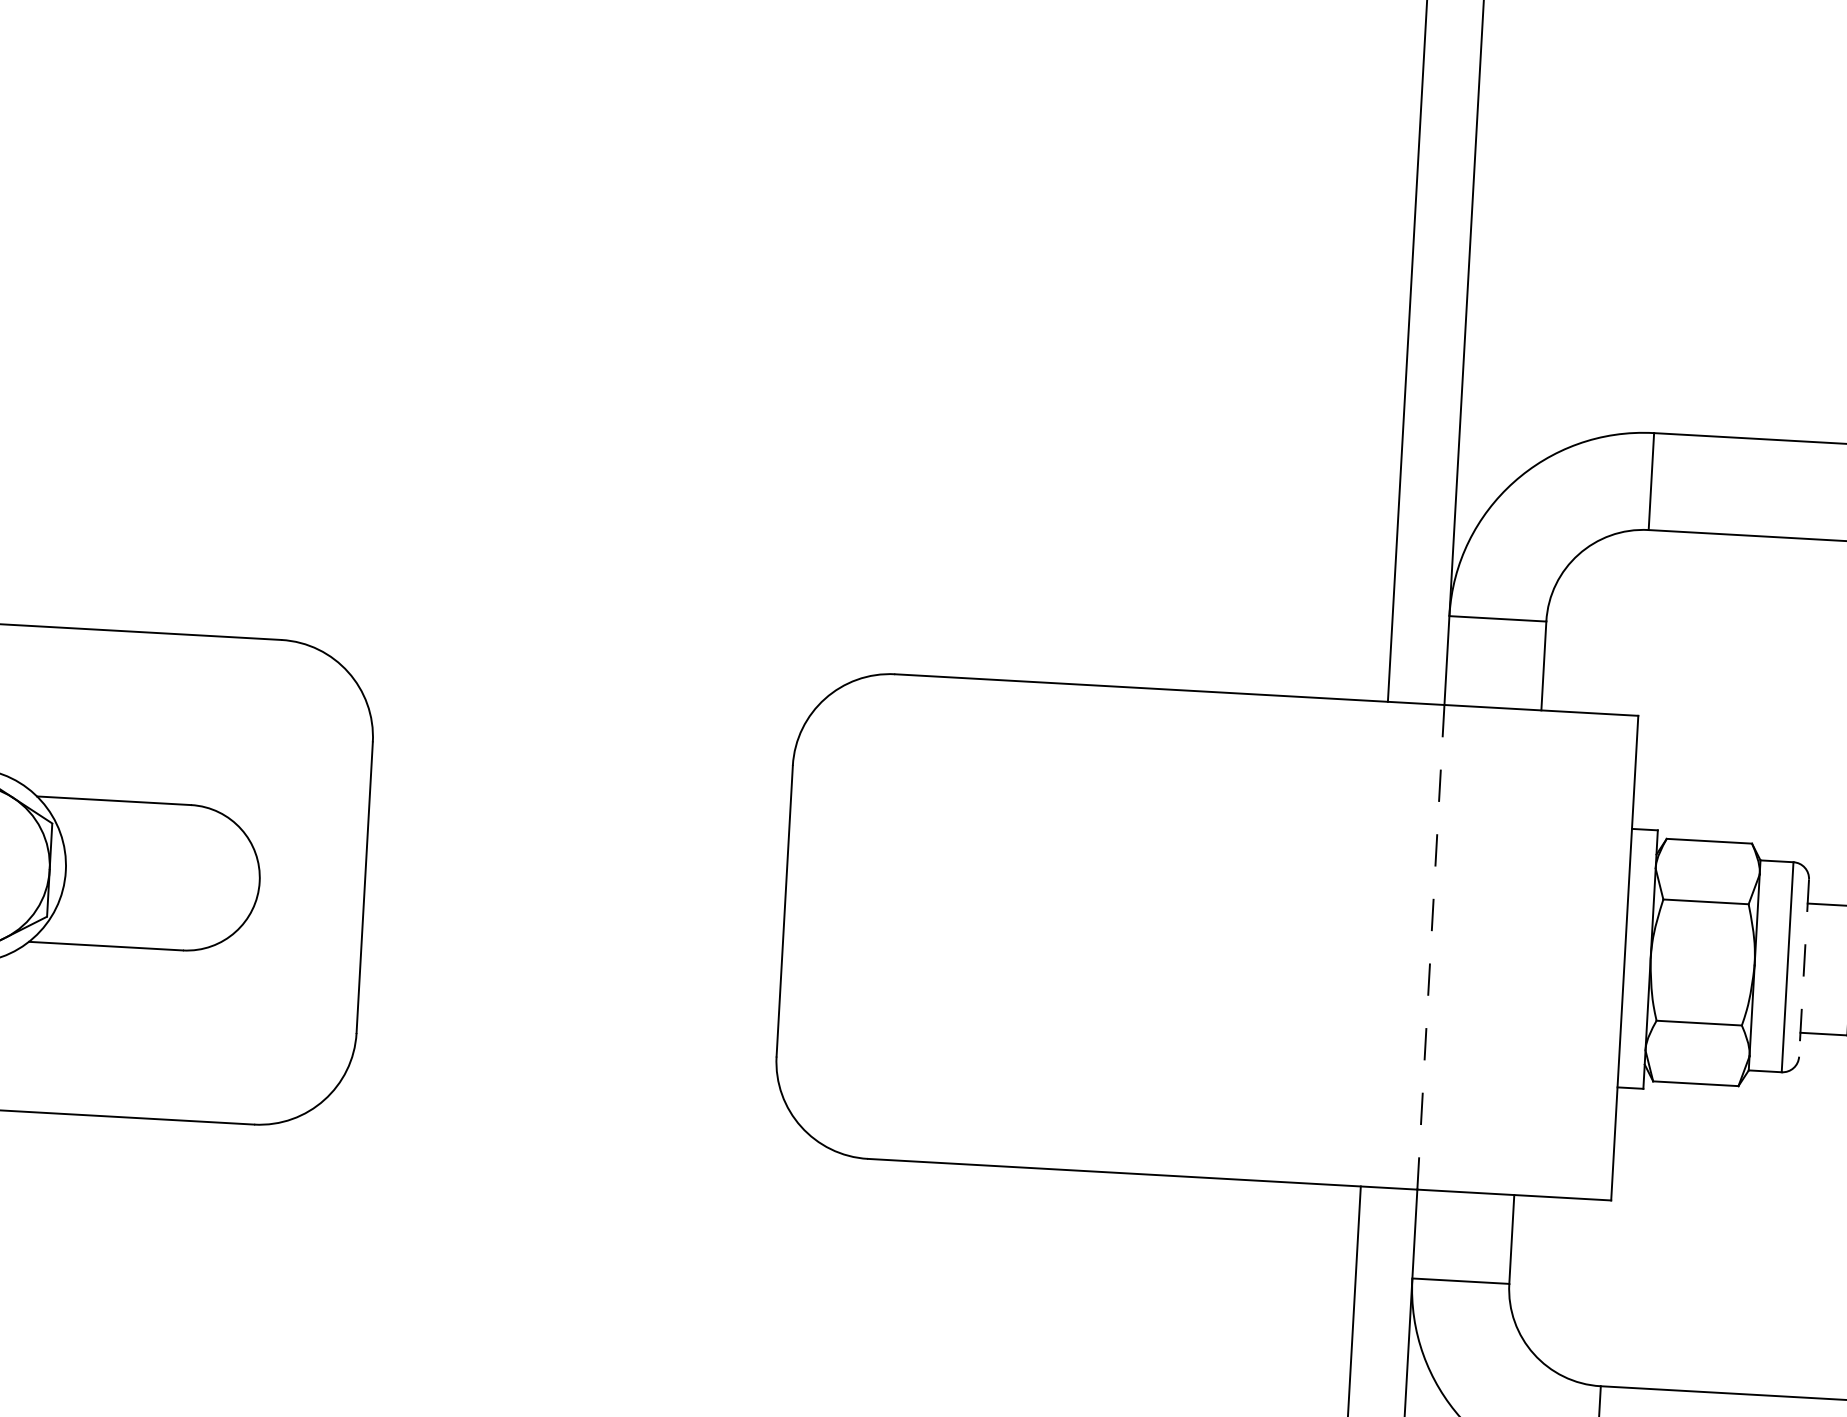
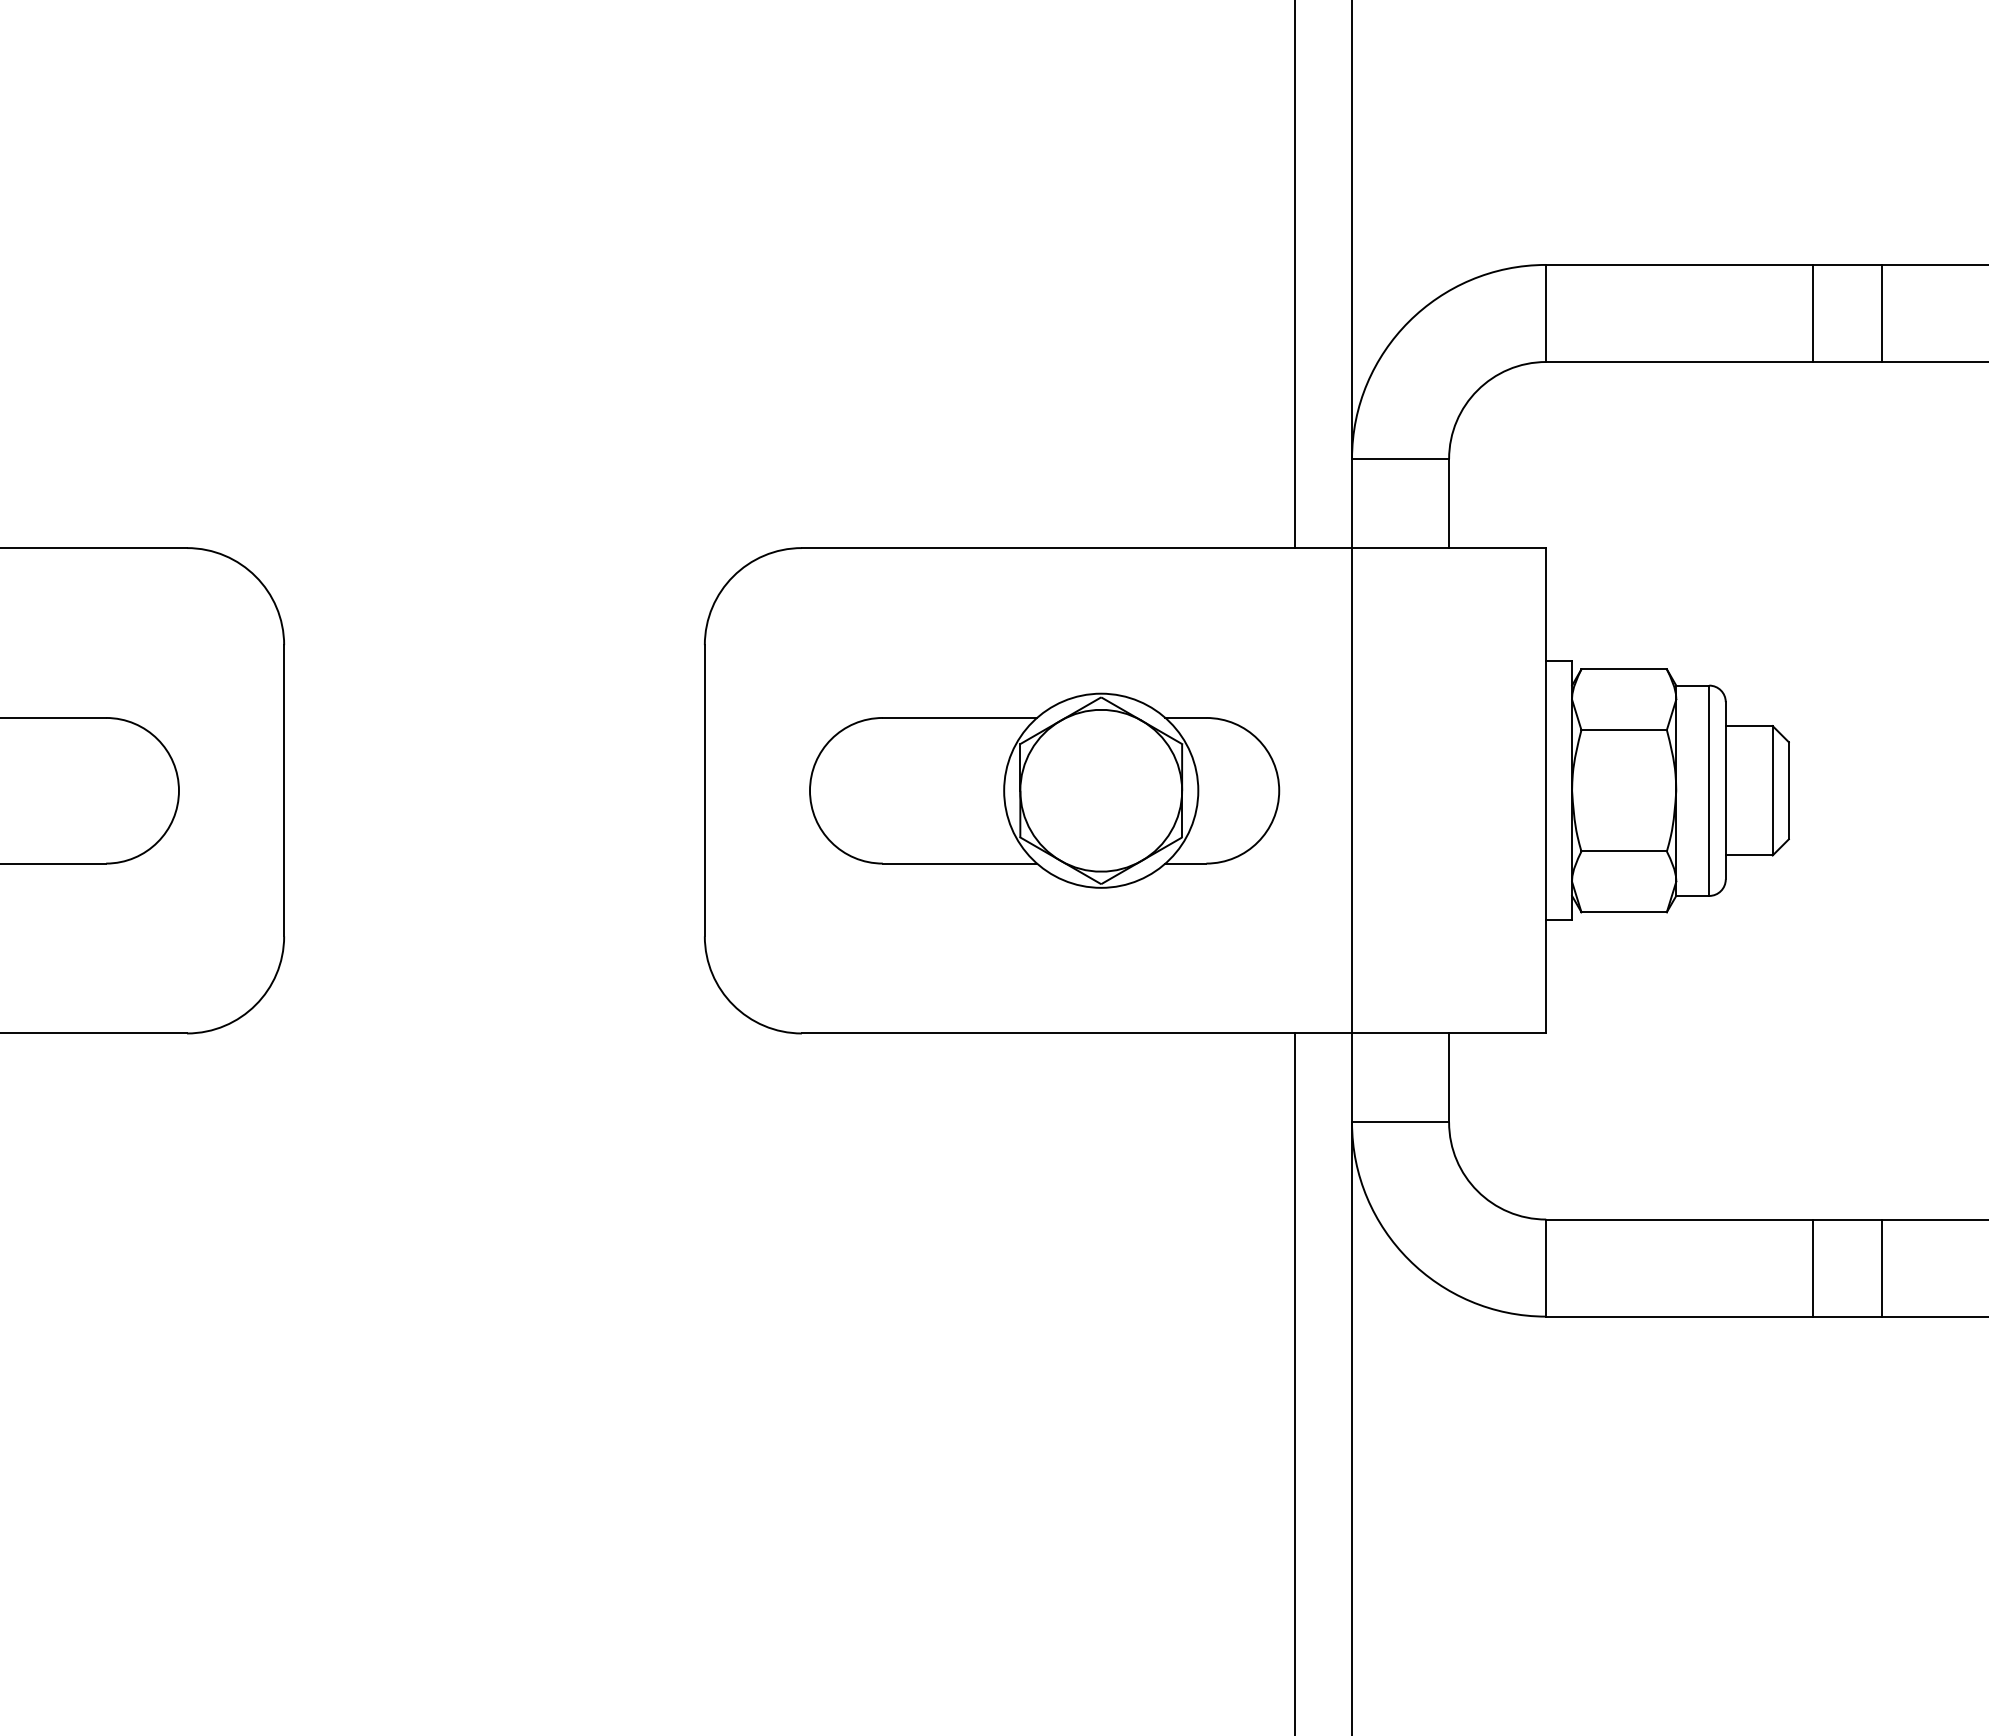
part: (1123, 929) -> (1044, 790), added
line: (1431, 947) -> (1352, 790), dashed -> solid
line: (1803, 967) -> (1725, 790), dashed -> solid

